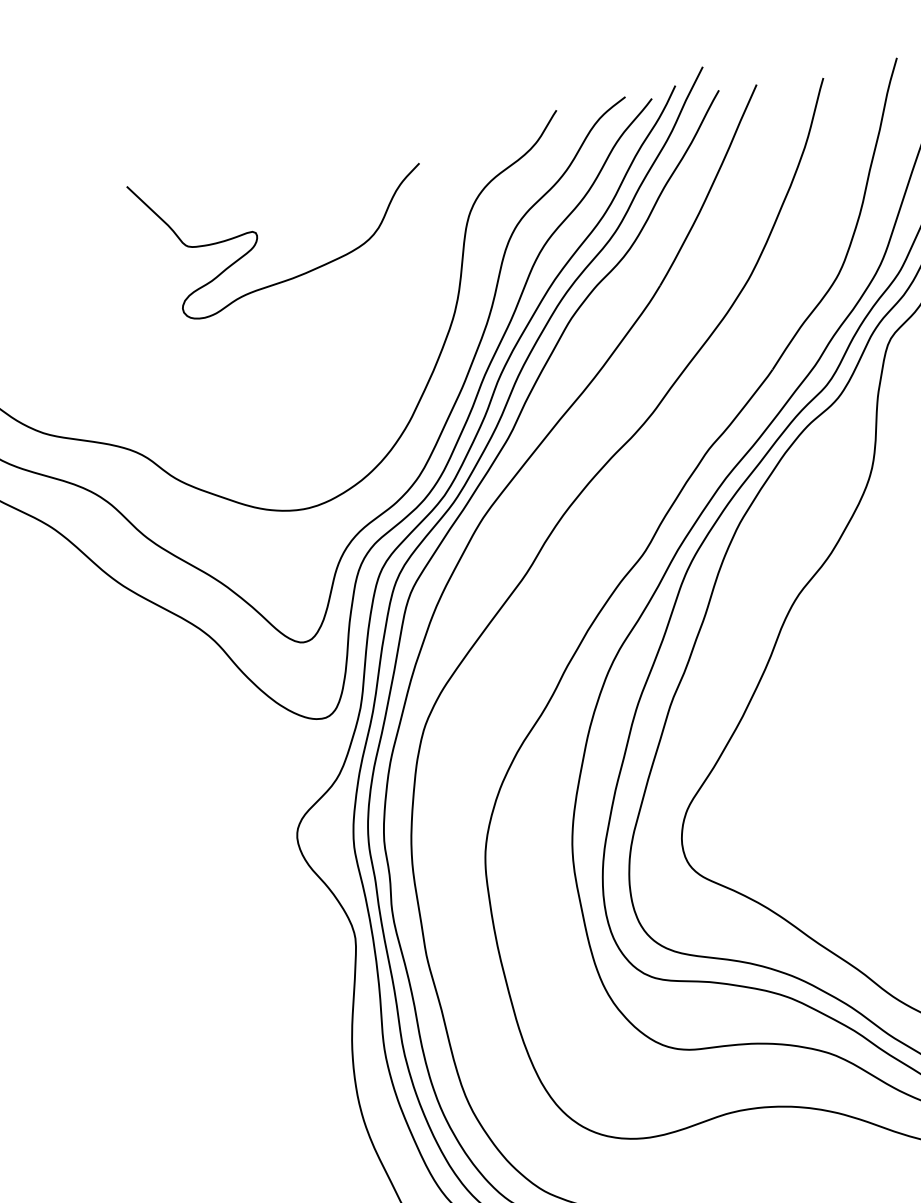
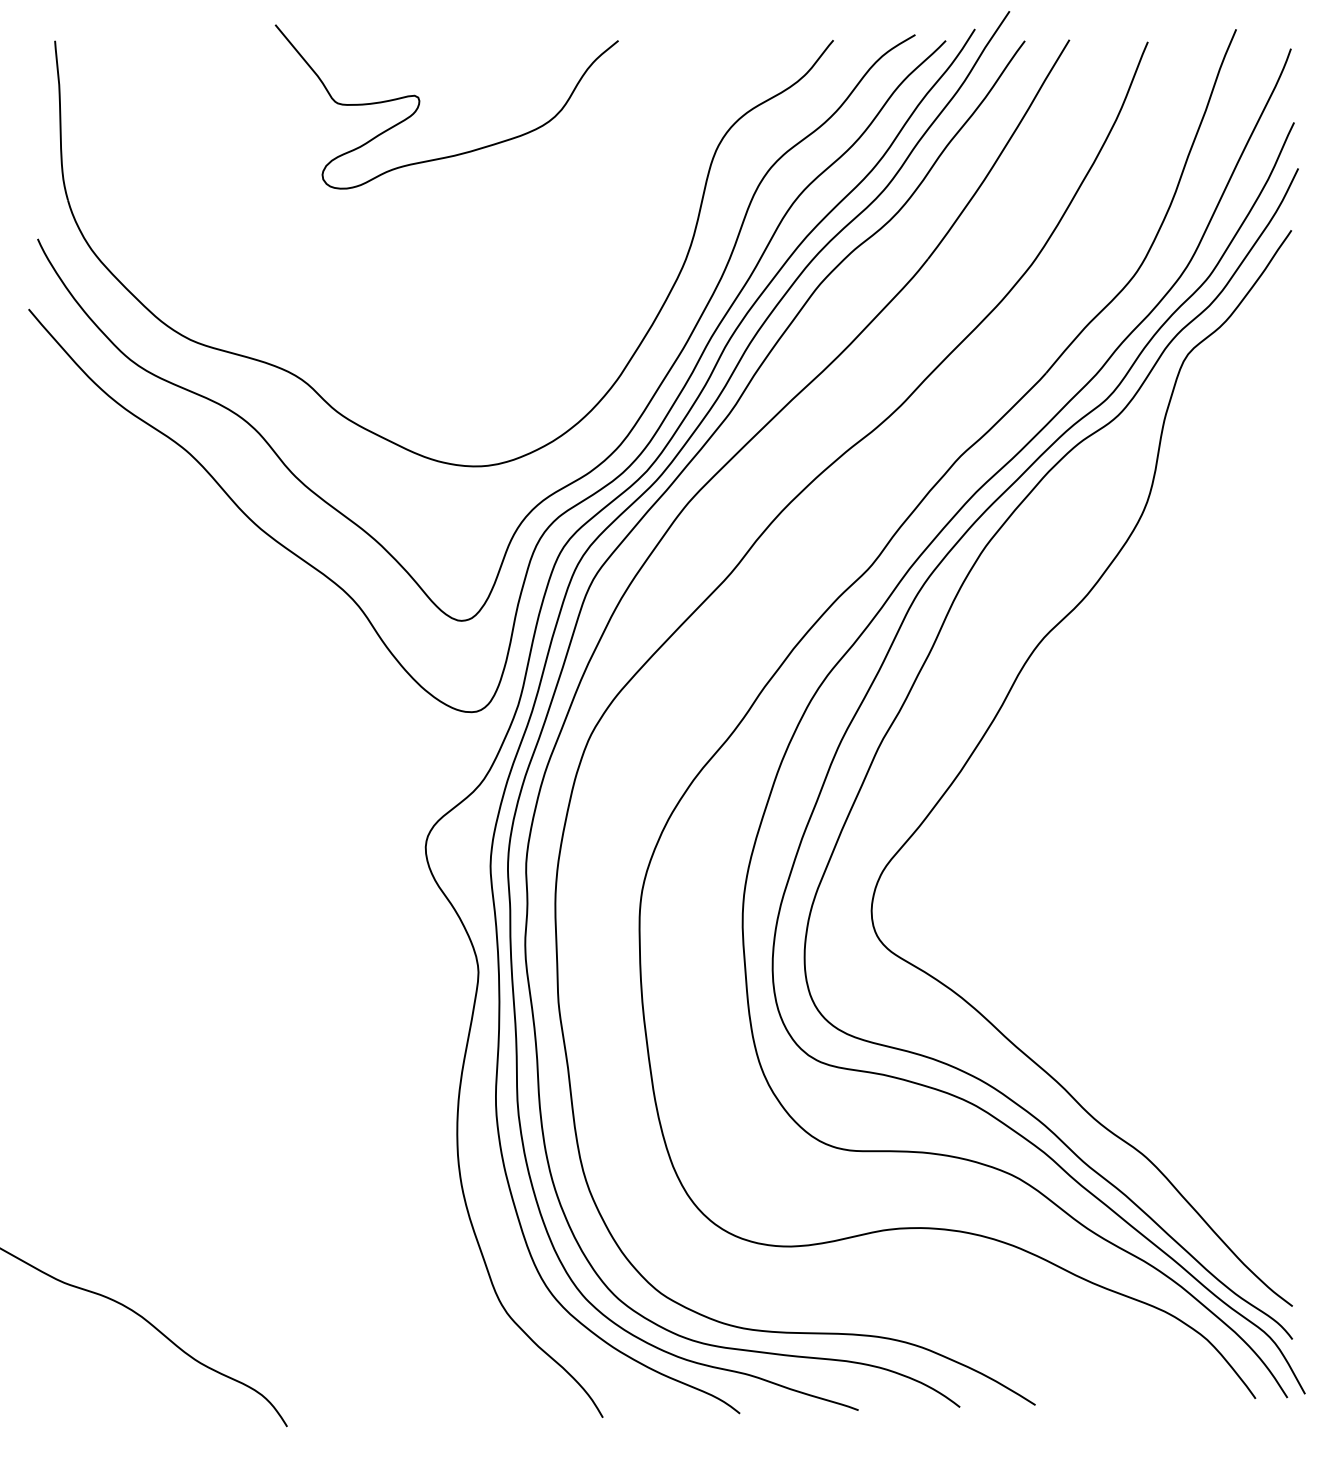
curve: (258, 237) -> (420, 103), moved

